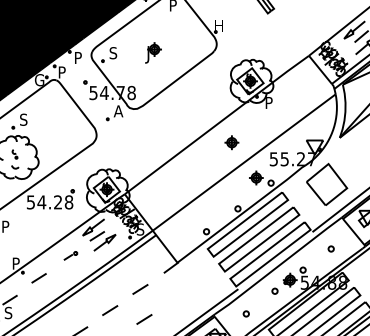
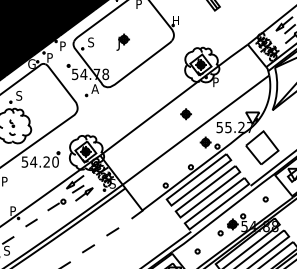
text: (68, 202) -> (55, 162), 54.28 -> 54.20
part: (70, 255) -> (56, 204), size x1.67
line: (144, 319) -> (116, 255), removed

